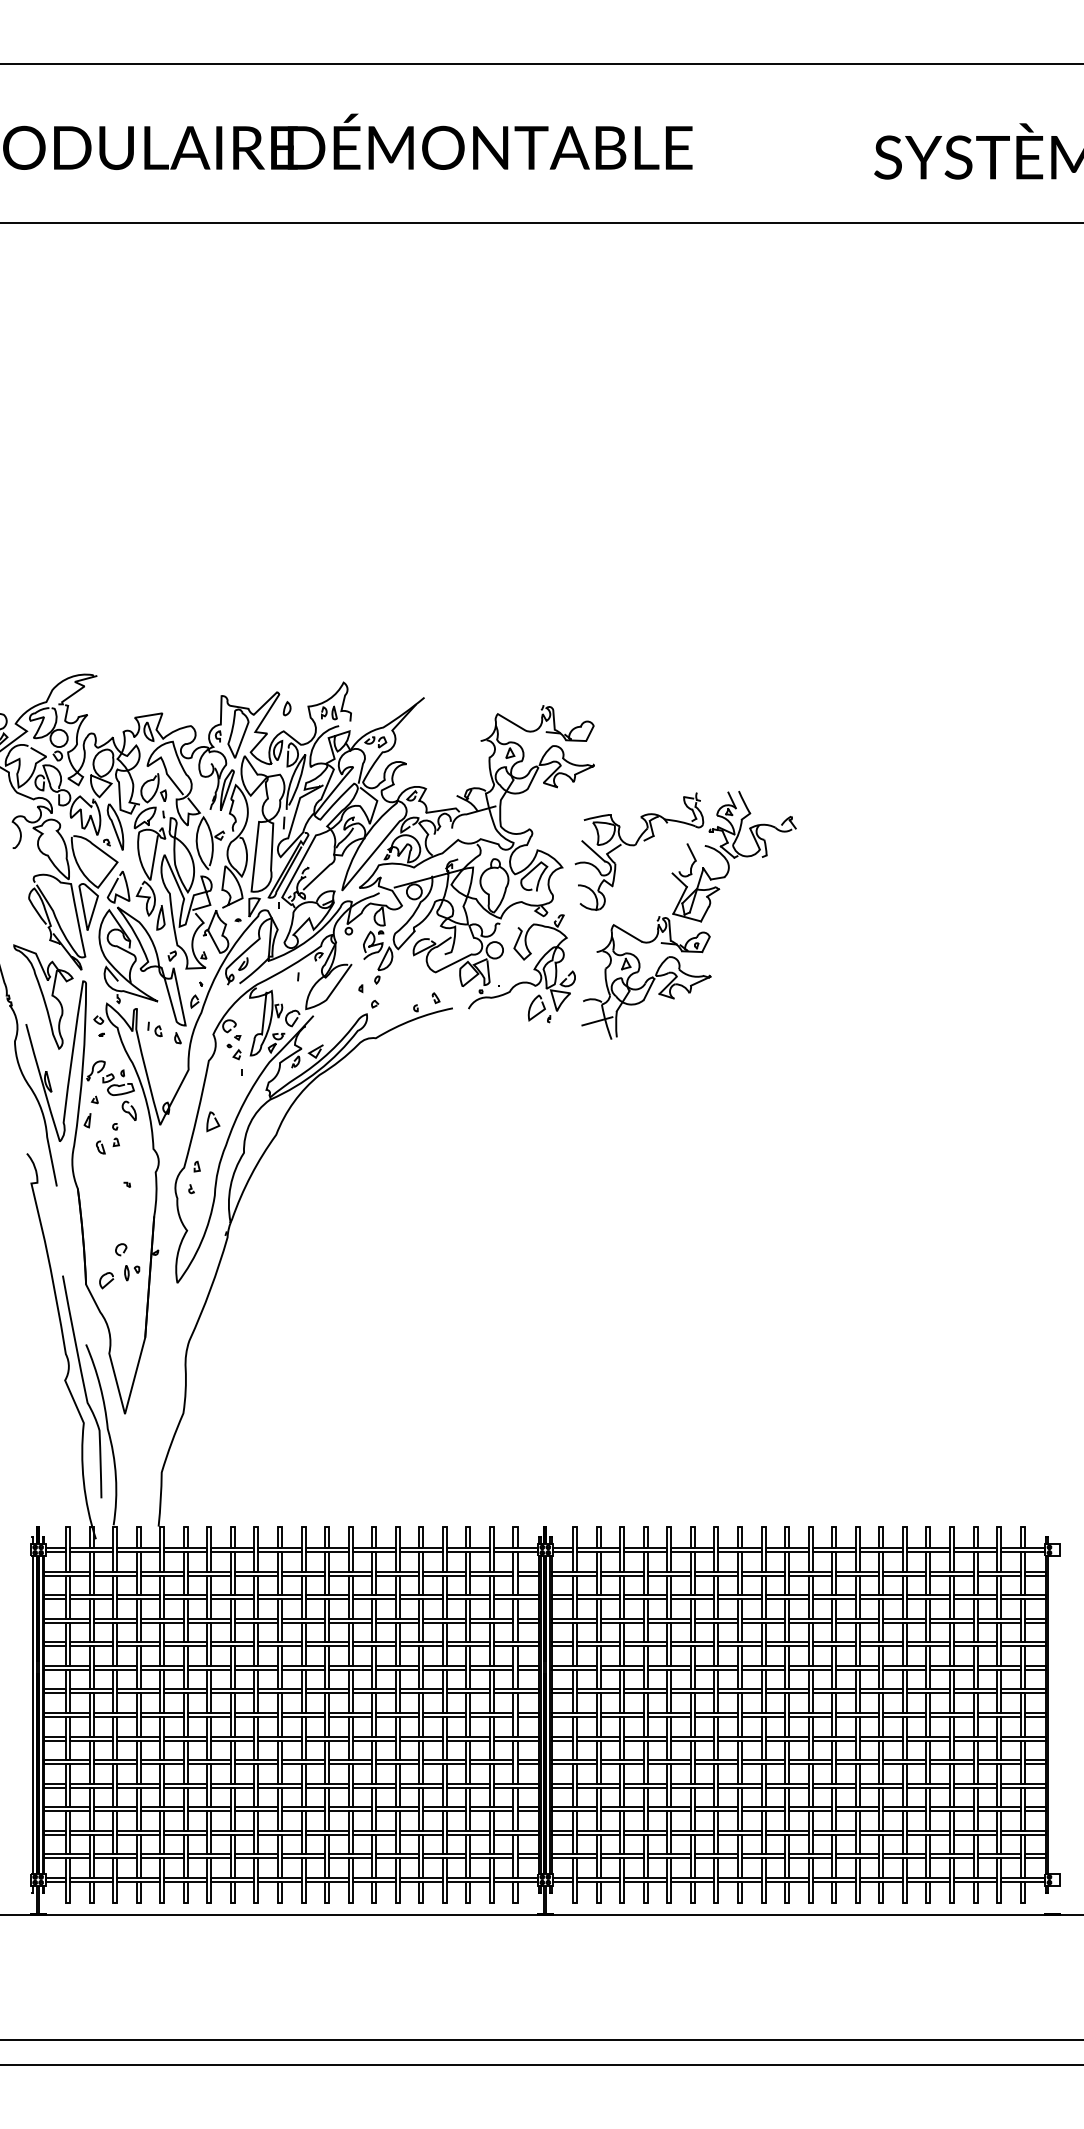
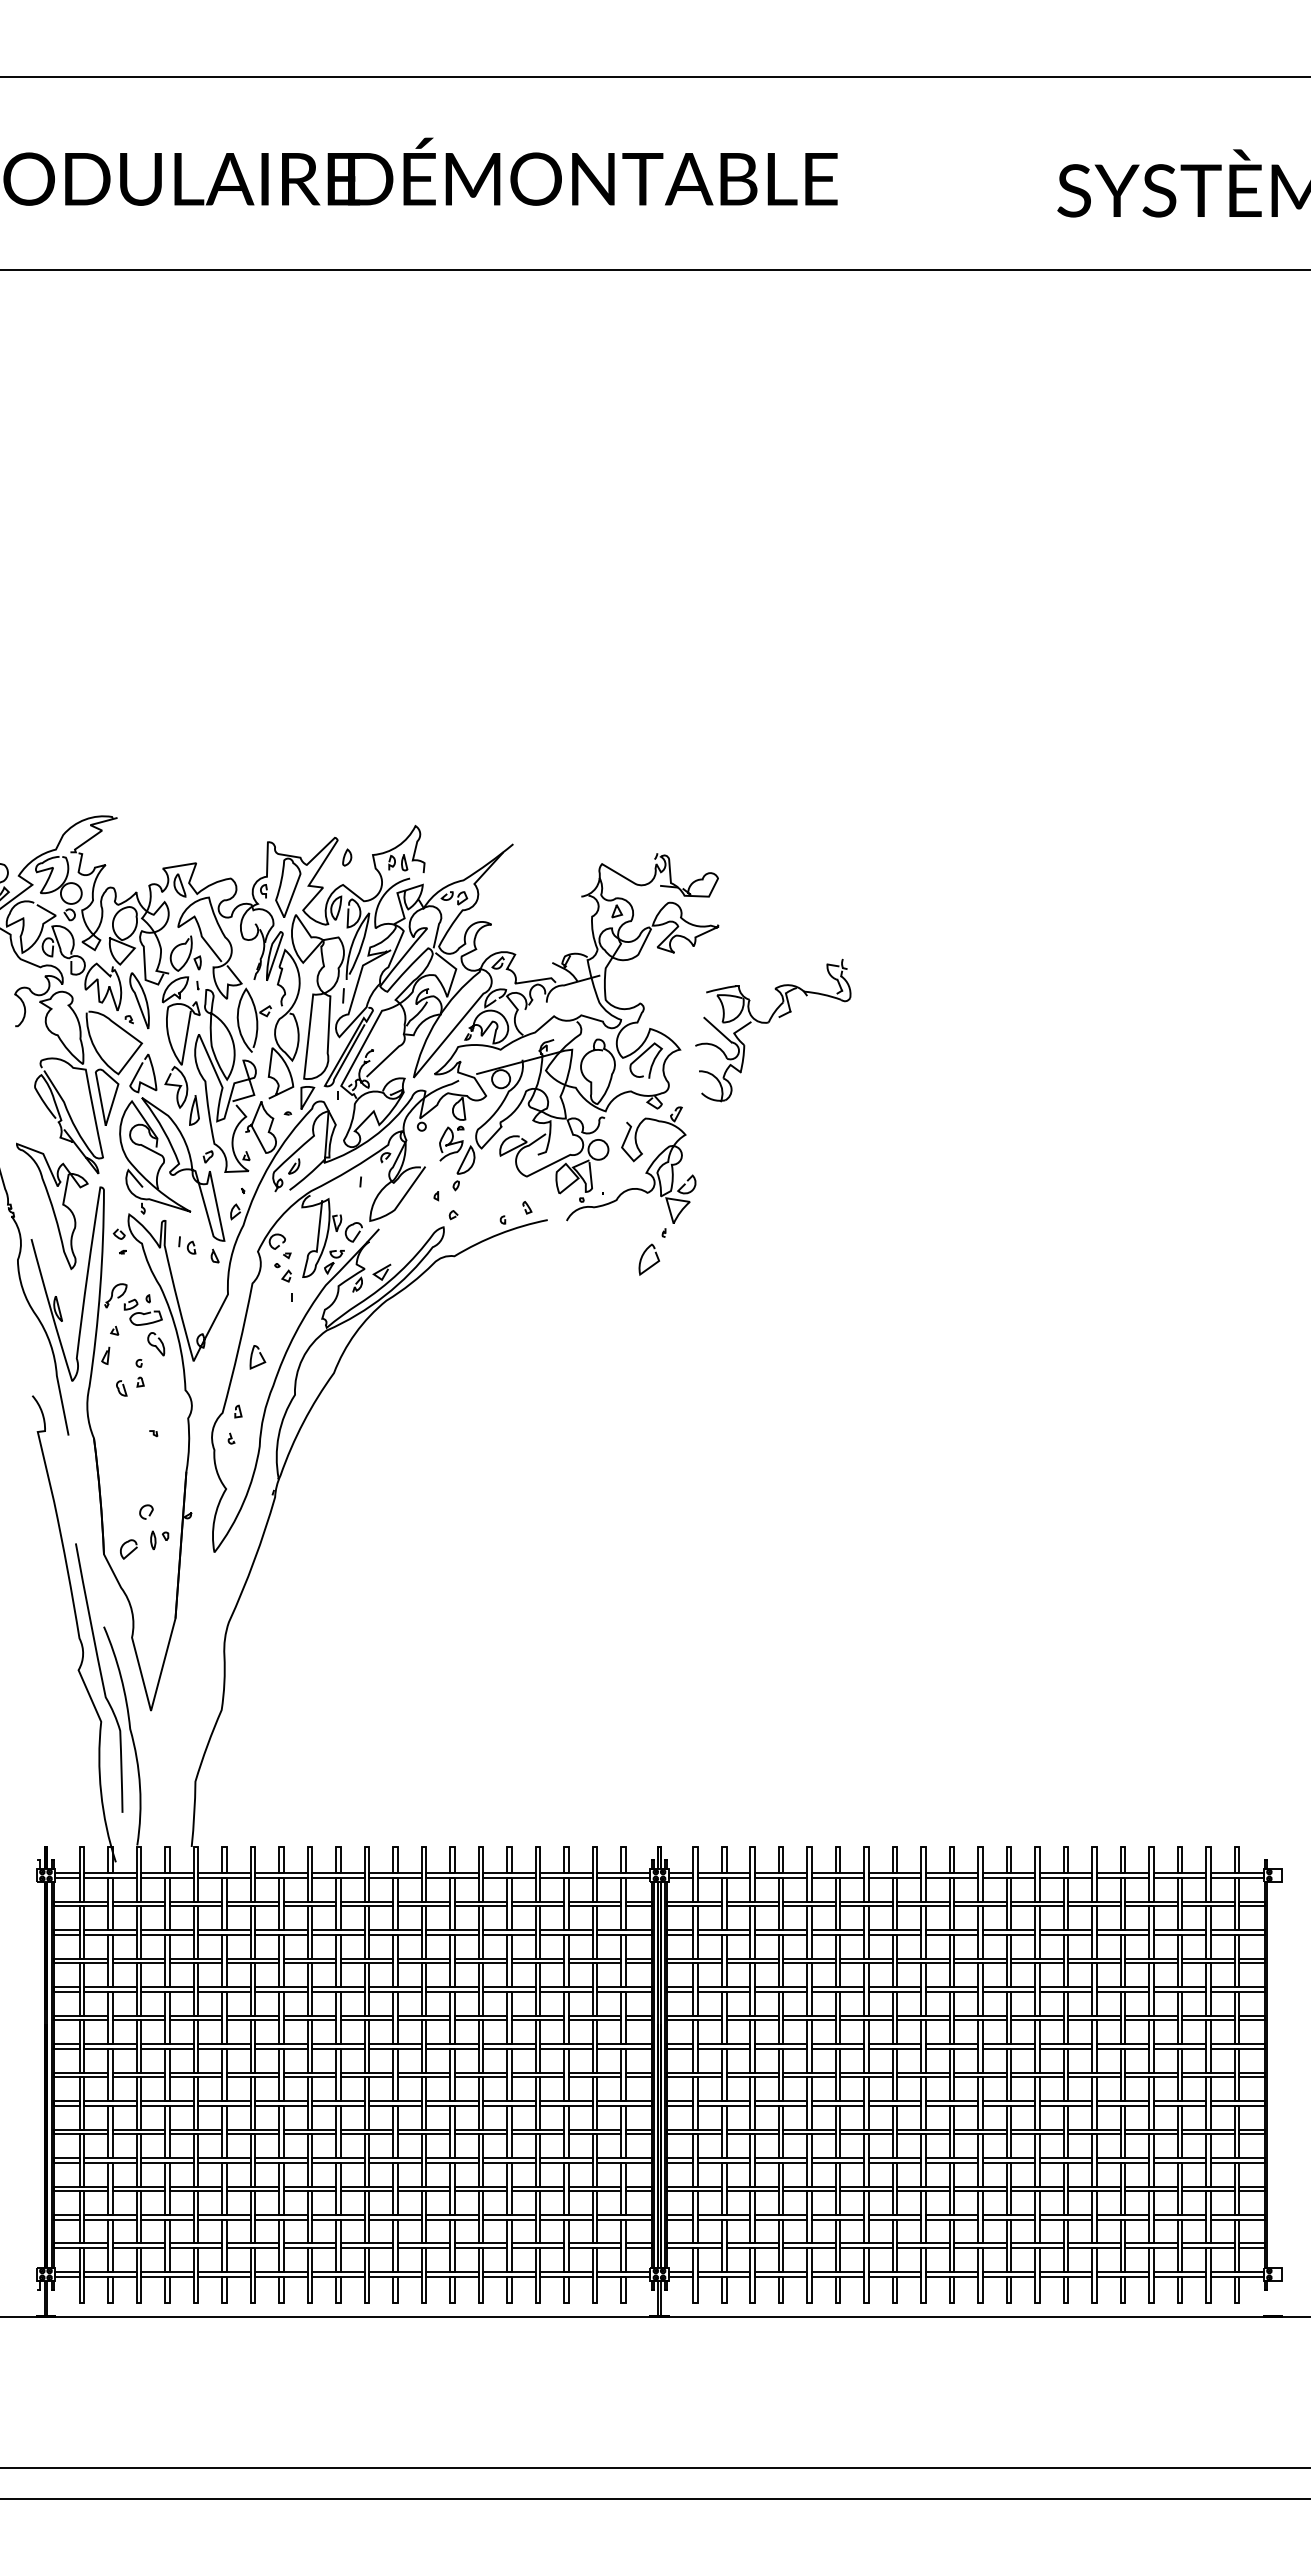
part: (689, 915) -> (833, 1107), removed
curve: (540, 1011) -> (653, 1263), moved
line: (33, 1714) -> (40, 2074), removed

